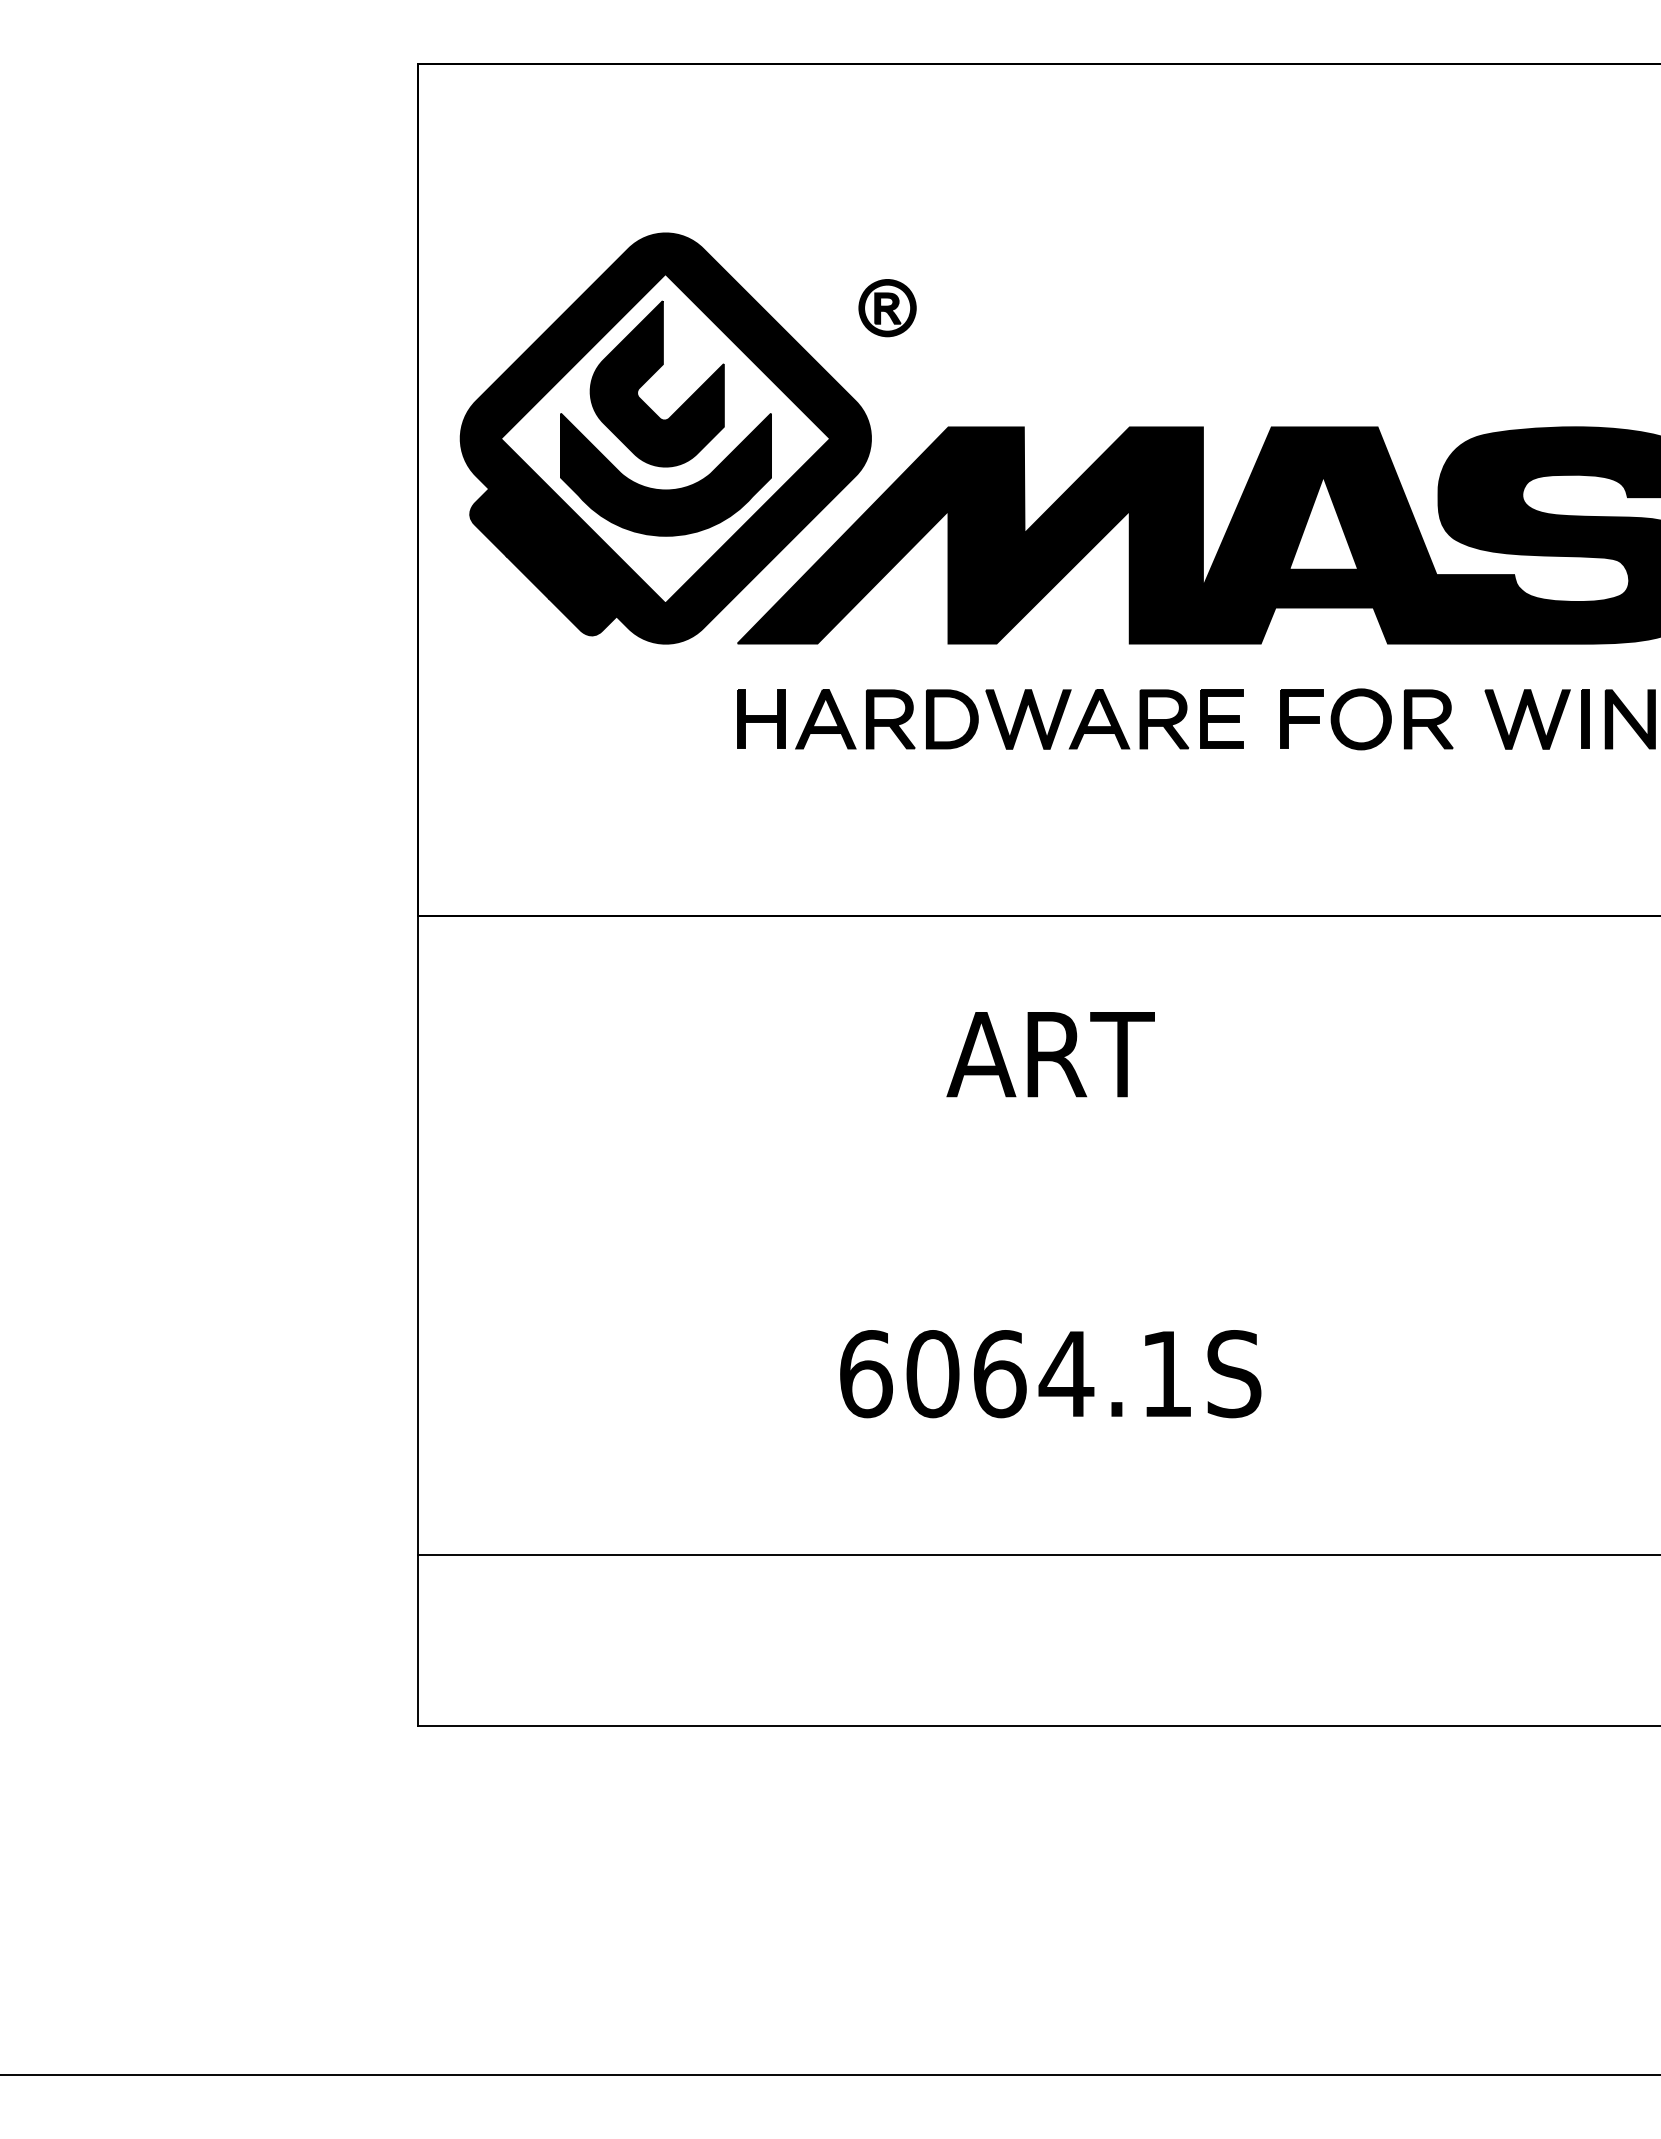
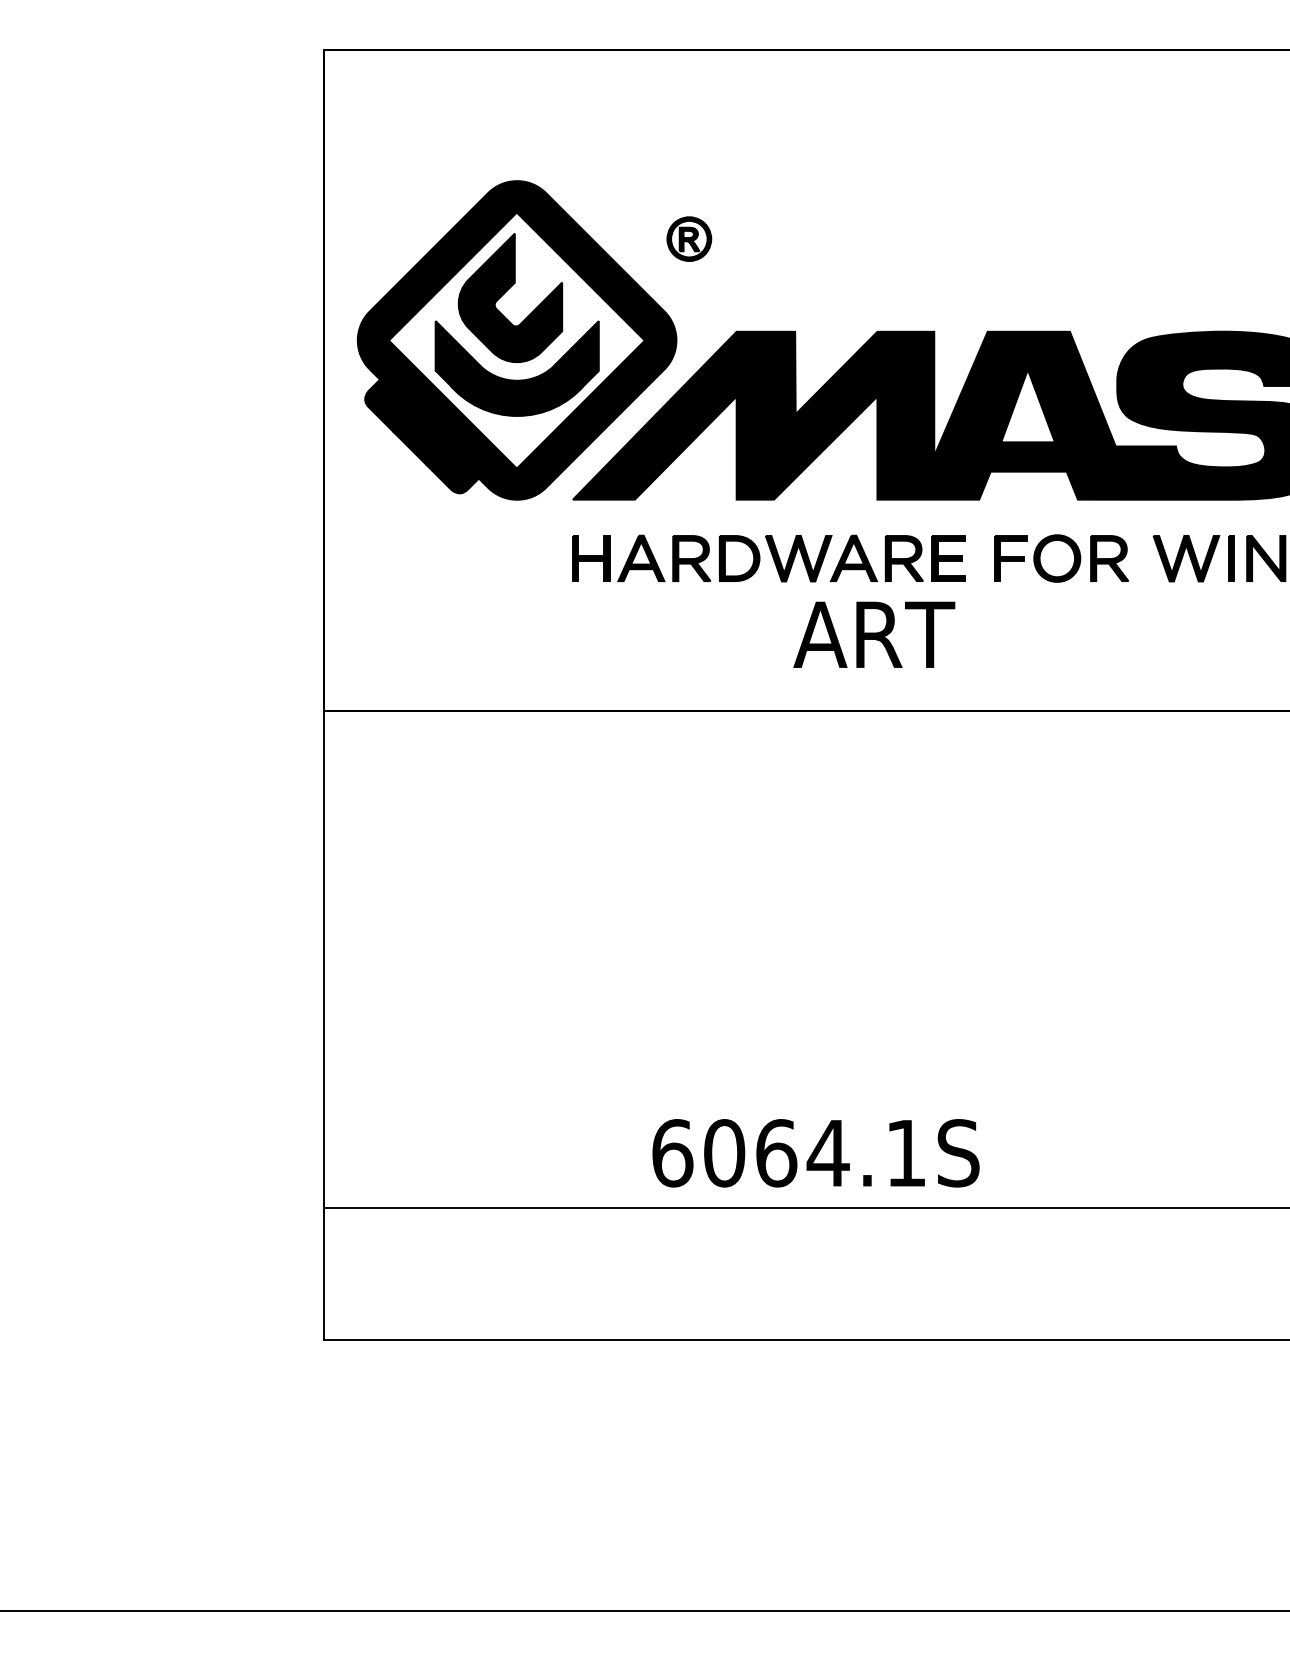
text: (1050, 1054) -> (874, 634), moved
text: (1050, 1374) -> (815, 1153), moved

